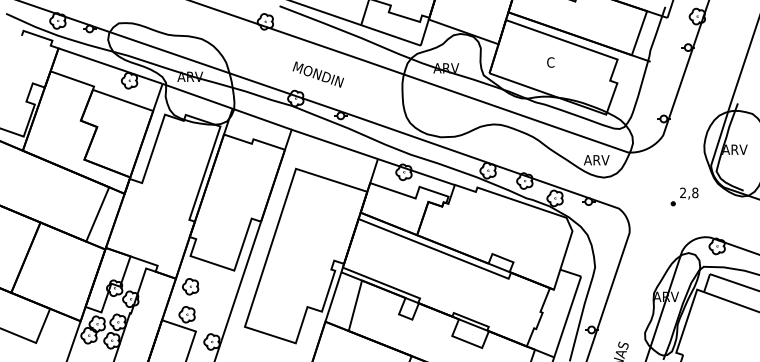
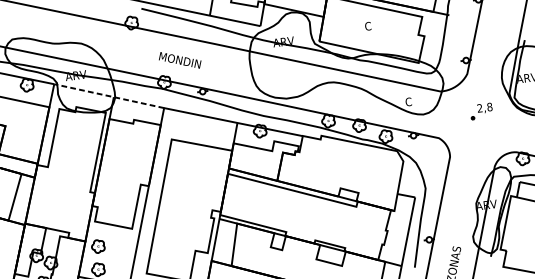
line: (227, 106) -> (109, 95), solid -> dashed
text: (596, 160) -> (415, 101), ARV -> C
part: (684, 196) -> (481, 111), moved

